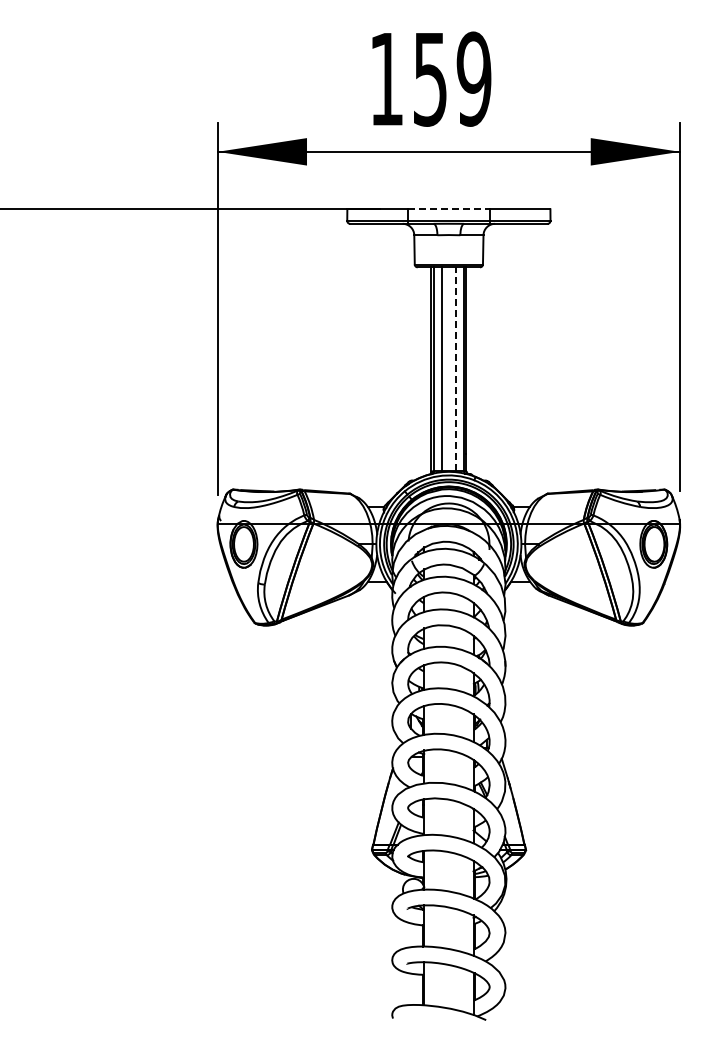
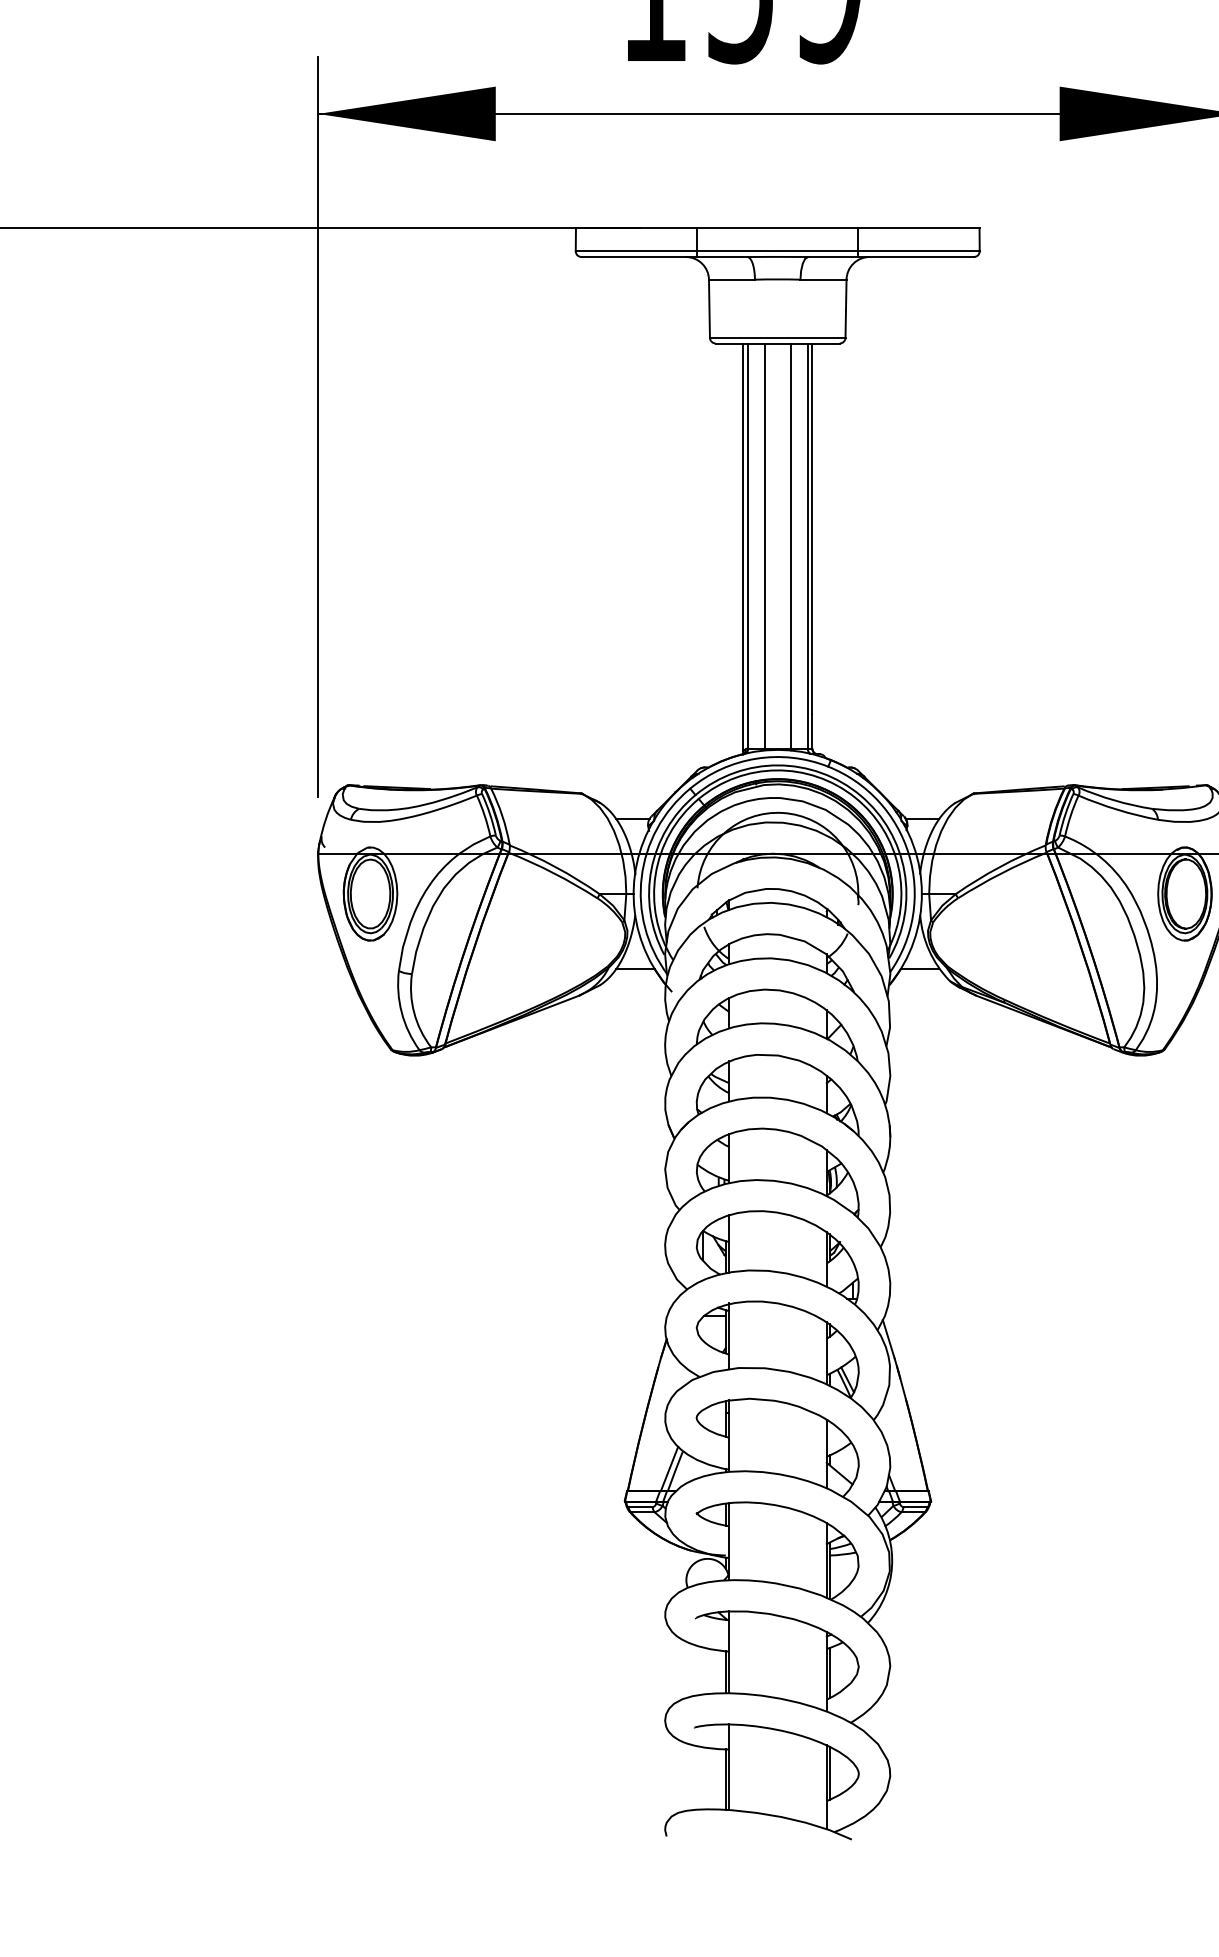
line: (448, 209) -> (776, 228), dashed -> solid
line: (455, 369) -> (790, 546), dashed -> solid

